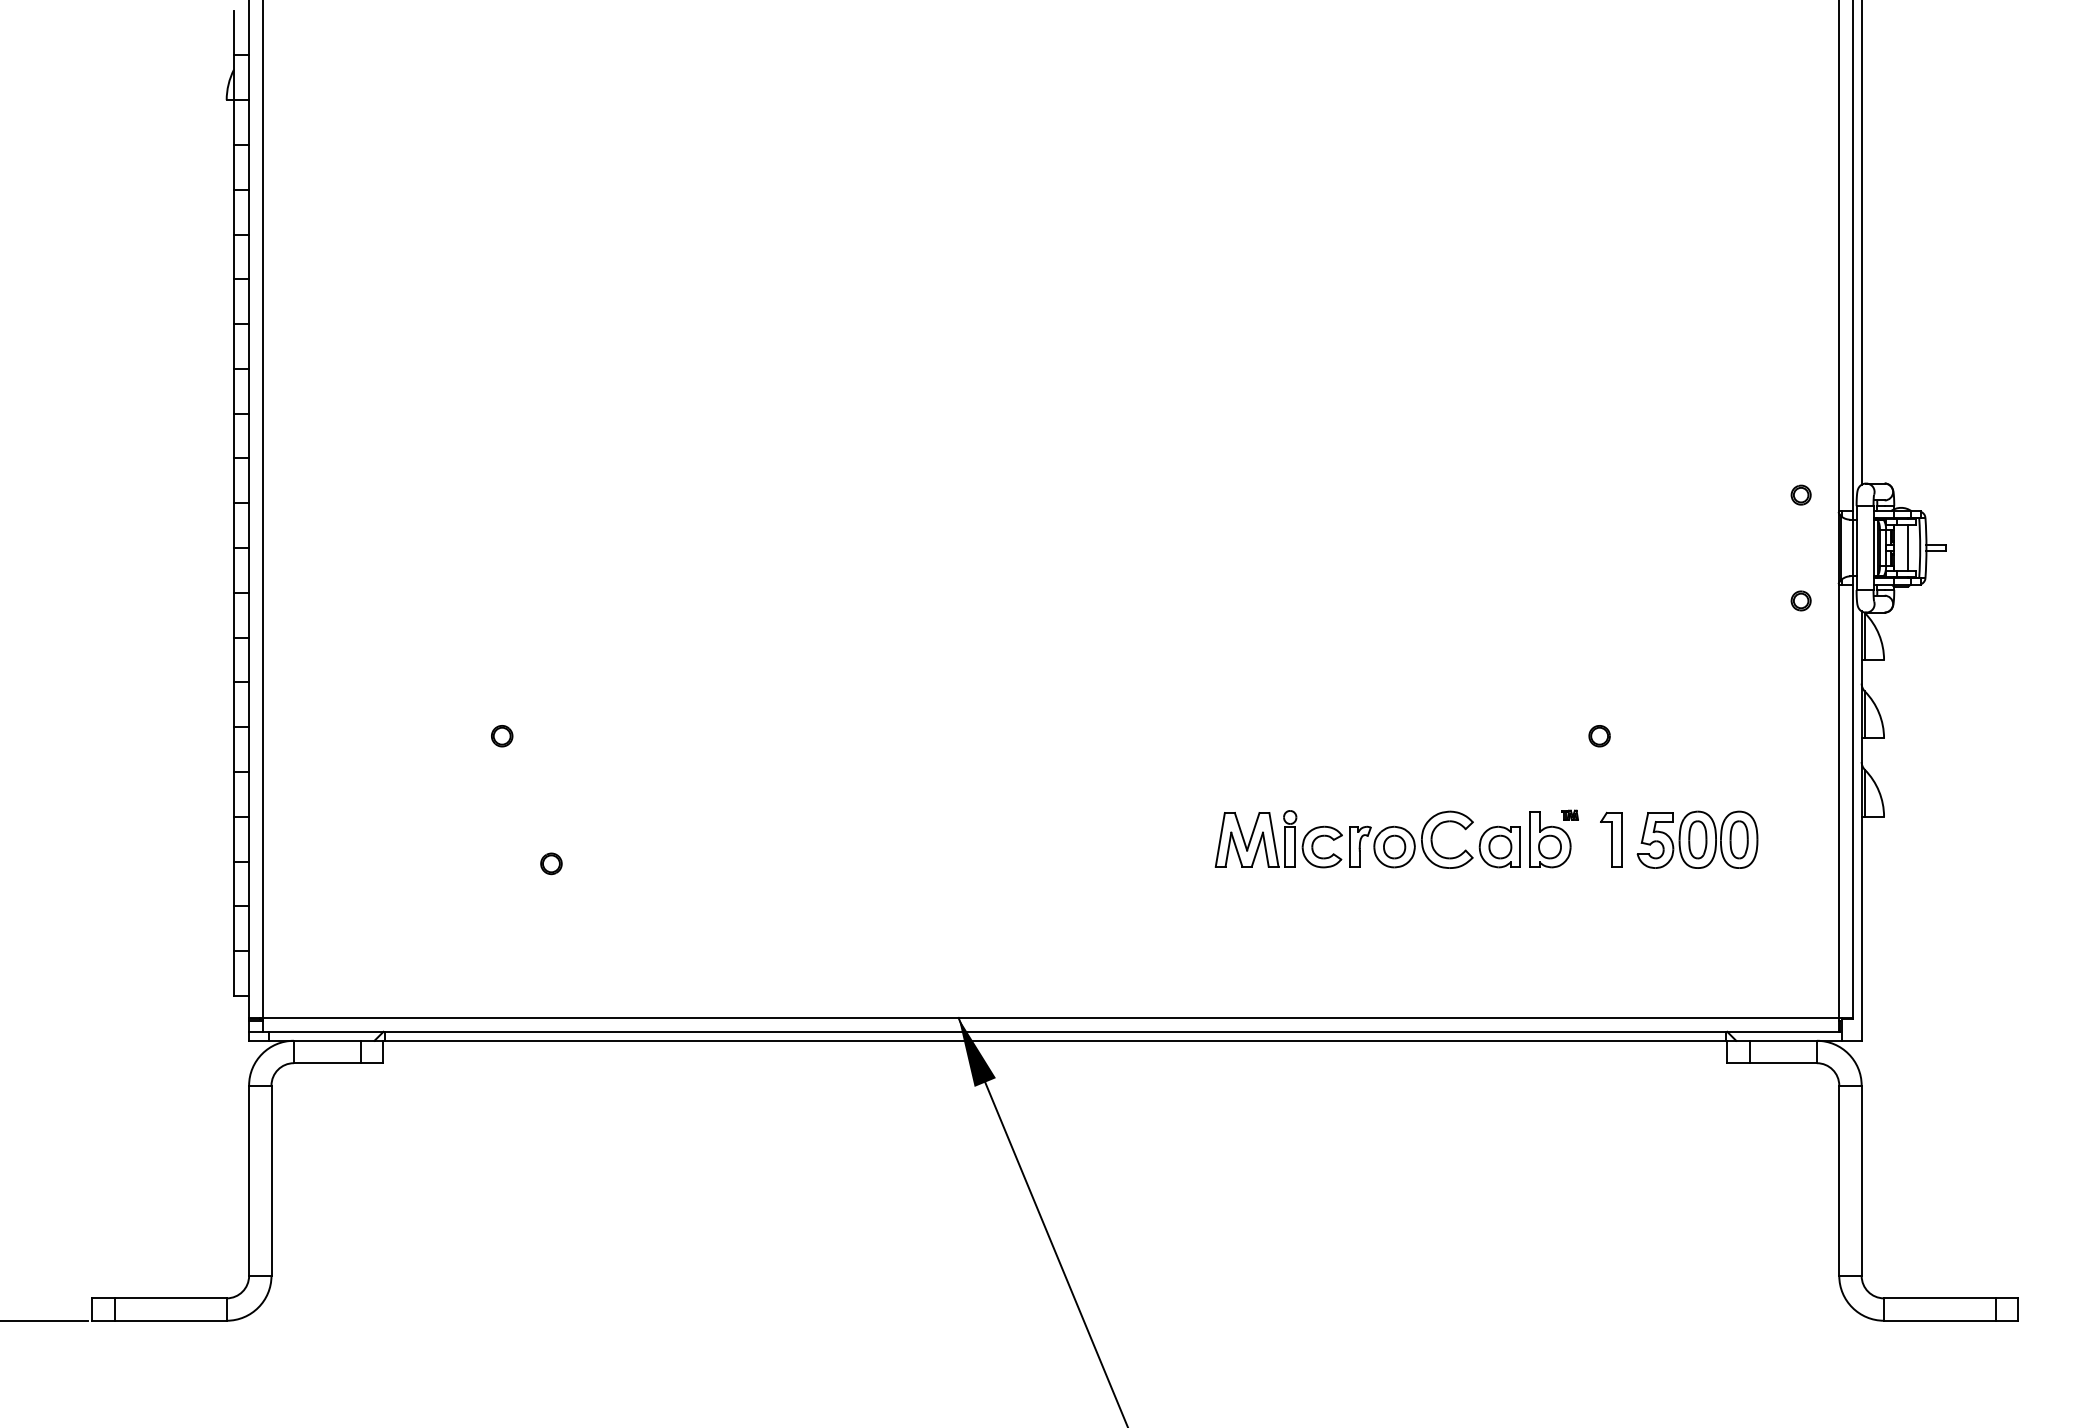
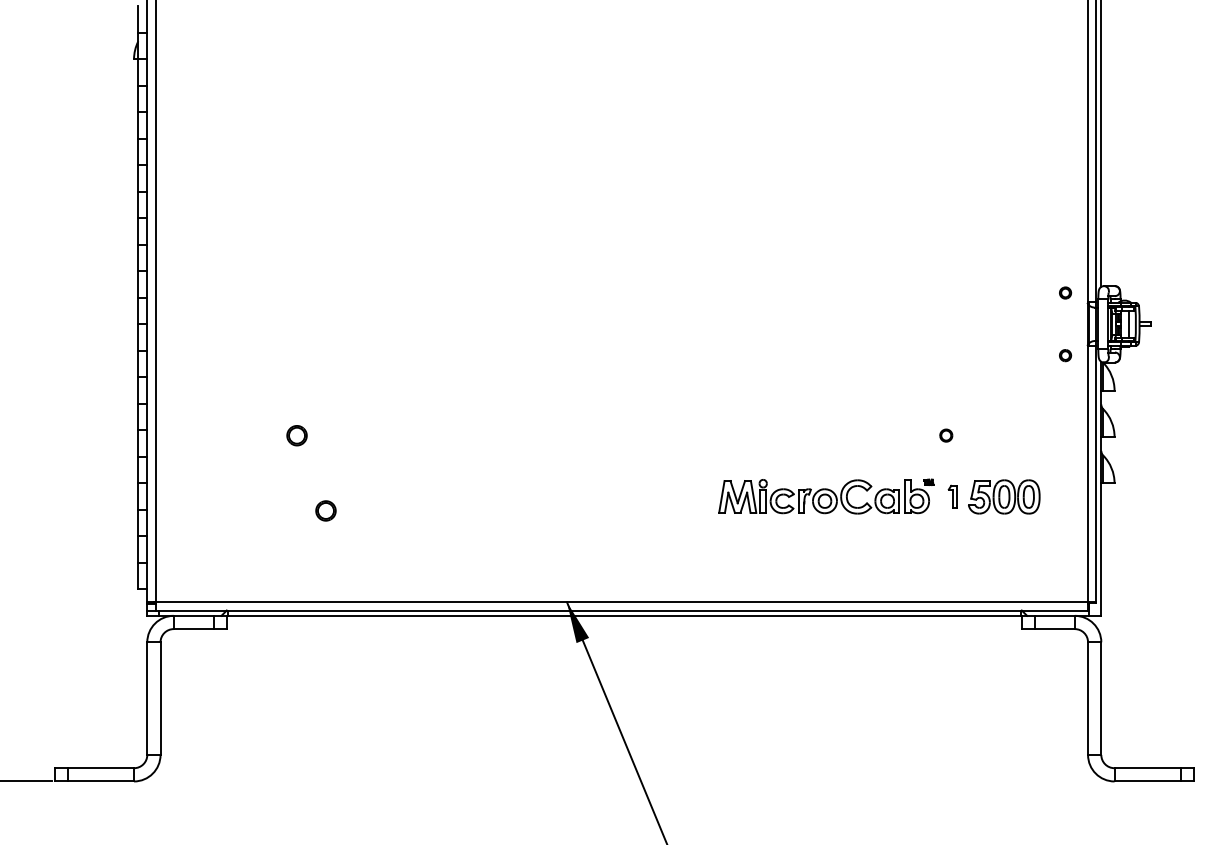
part: (501, 735) -> (296, 435), size x1.6
part: (1610, 839) -> (952, 496), size x0.7
part: (552, 864) -> (326, 511), size x1.6

